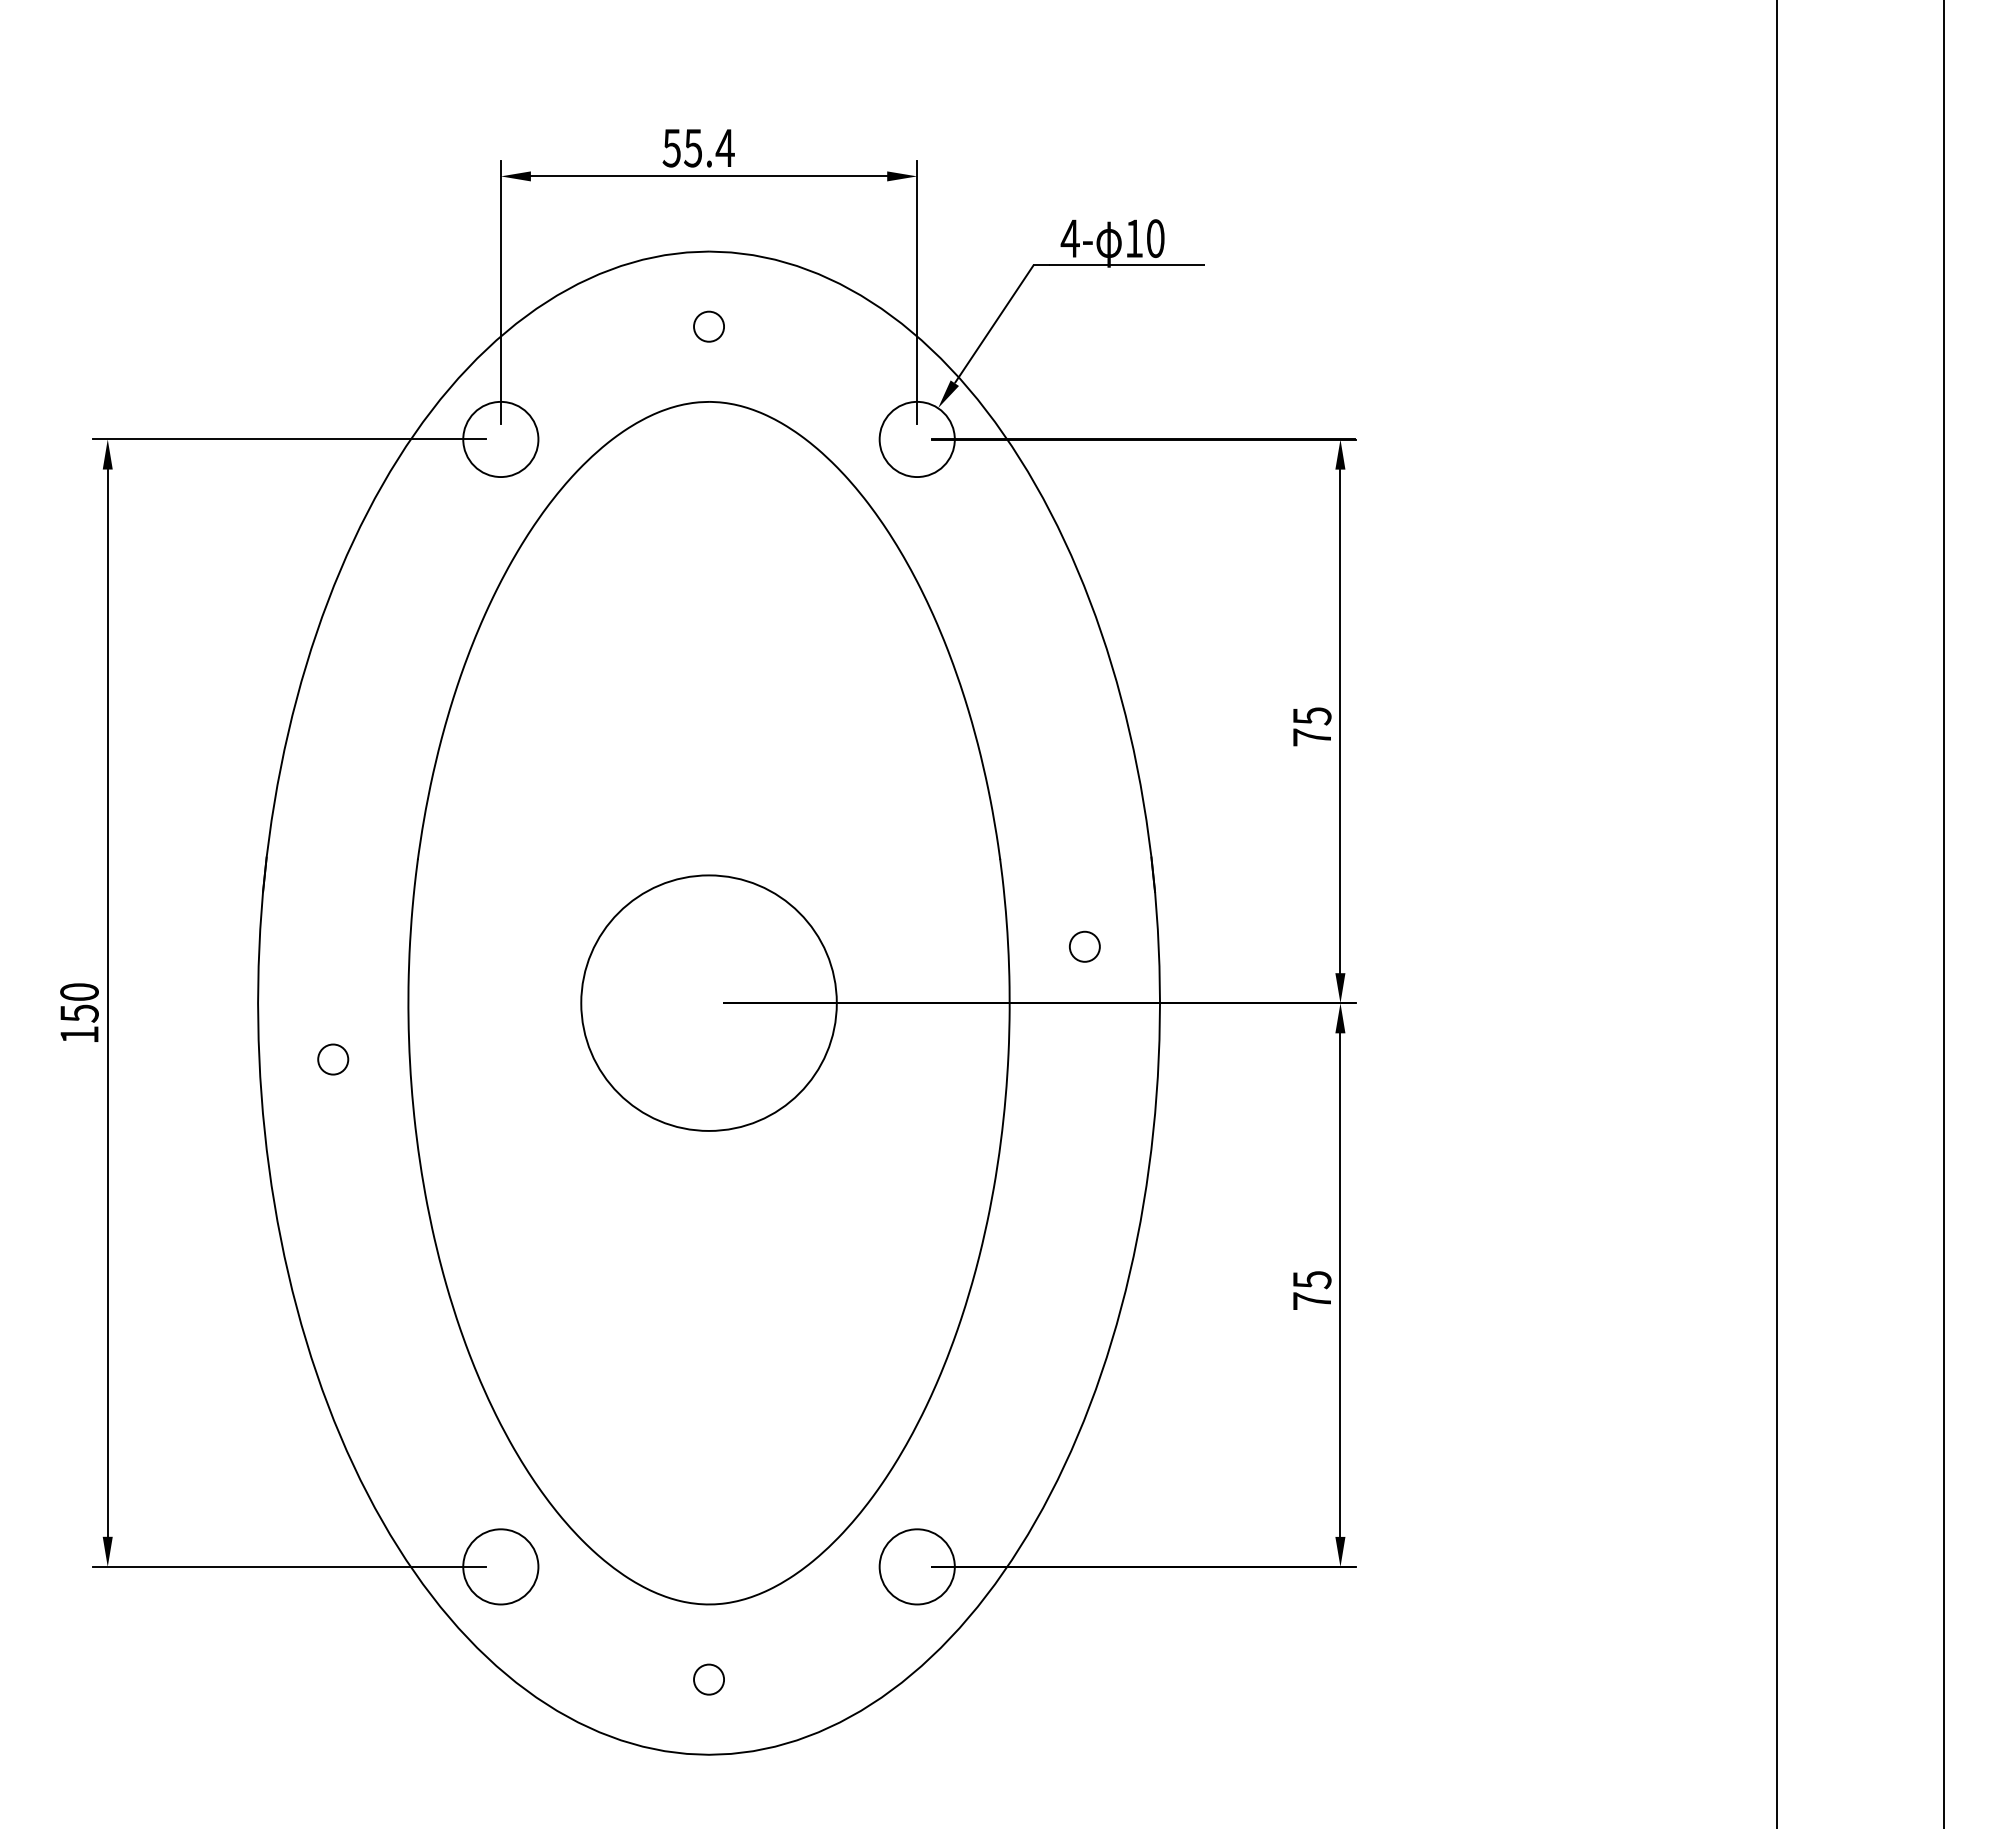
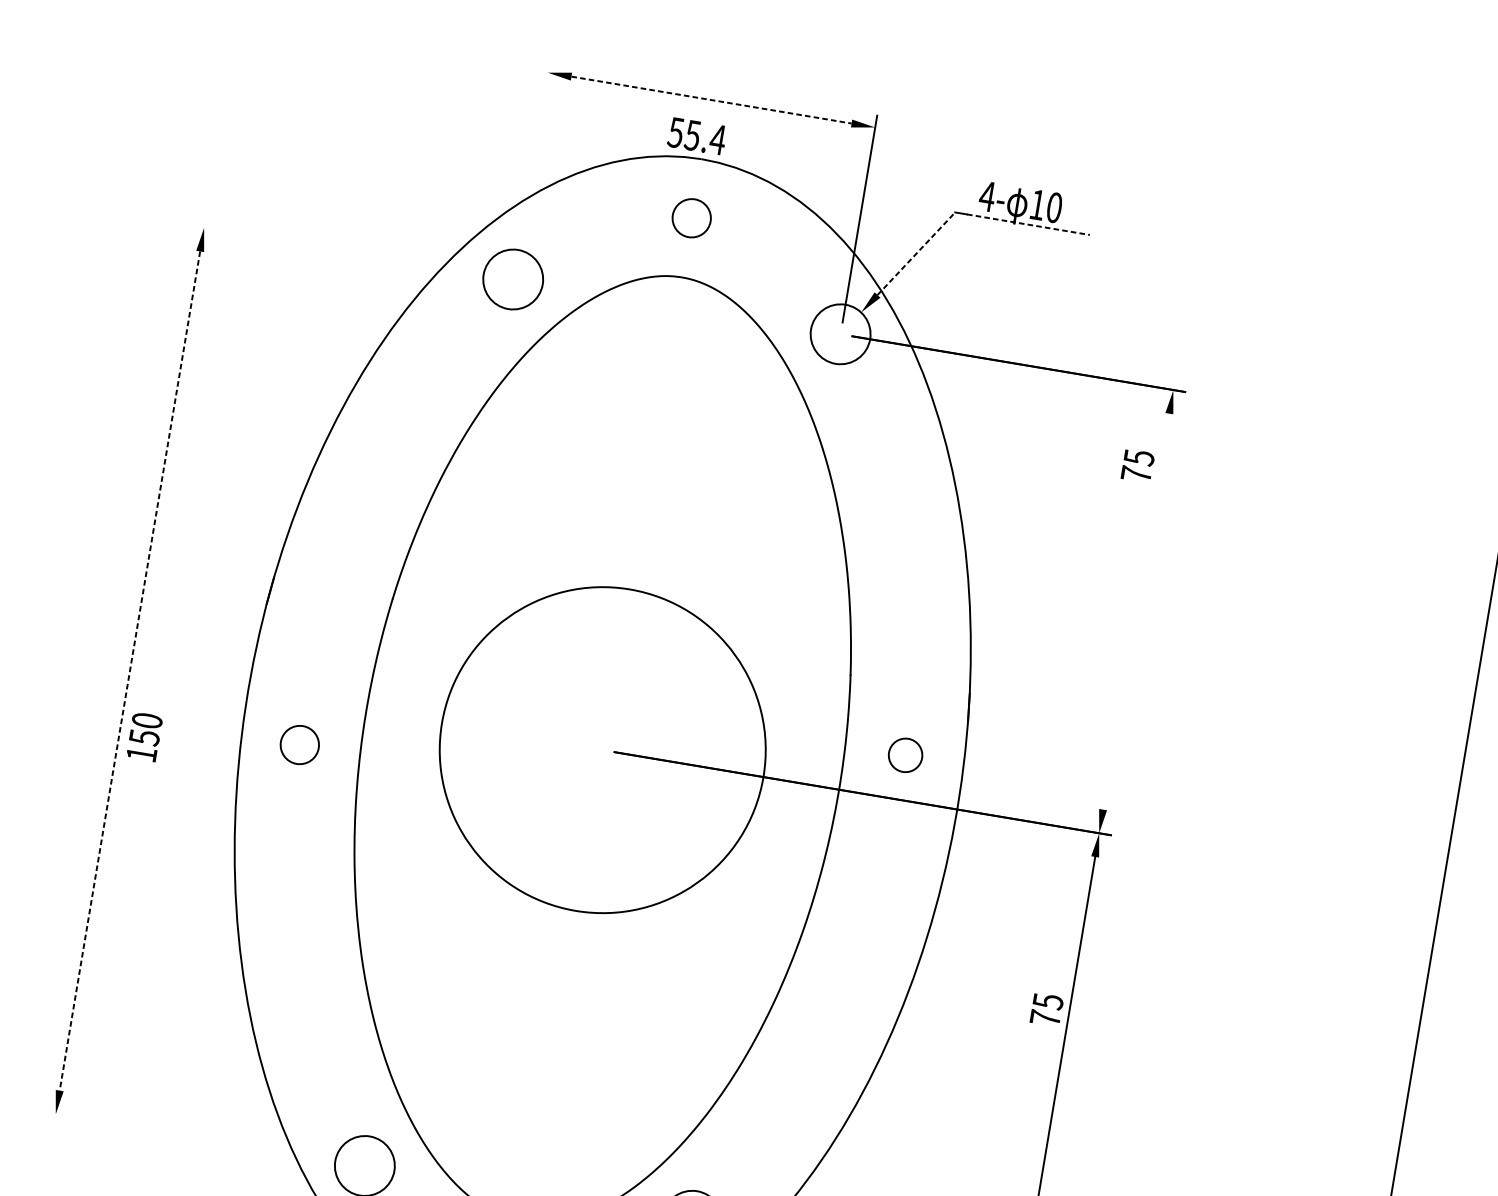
text: (698, 148) -> (696, 136), moved
line: (709, 176) -> (711, 100), solid -> dashed
line: (1127, 264) -> (1028, 224), solid -> dashed
line: (500, 292) -> (532, 163), removed
line: (994, 323) -> (916, 253), solid -> dashed
circle: (709, 326) -> (692, 218), size x1.6
line: (288, 439) -> (346, 251), removed
line: (1340, 721) -> (1136, 611), removed
text: (1312, 726) -> (1138, 465), moved
circle: (1084, 946) -> (905, 754), size x1.4
circle: (708, 1002) -> (602, 749), size x1.6
line: (107, 1003) -> (129, 671), solid -> dashed
text: (79, 1012) -> (144, 736), moved
circle: (333, 1059) -> (300, 745), size x1.6
text: (1312, 1290) -> (1047, 1009), moved
line: (288, 1566) -> (197, 1137), removed

